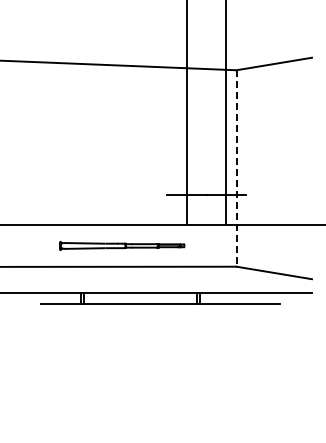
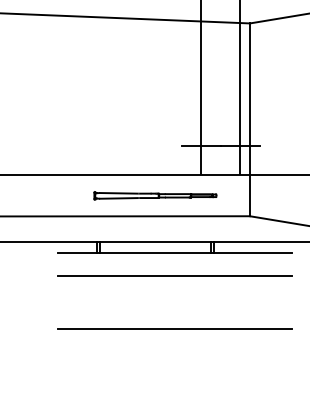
line: (236, 168) -> (249, 119), dashed -> solid
part: (122, 245) -> (155, 195), moved
line: (160, 327) -> (175, 275), added
line: (160, 381) -> (175, 328), added

